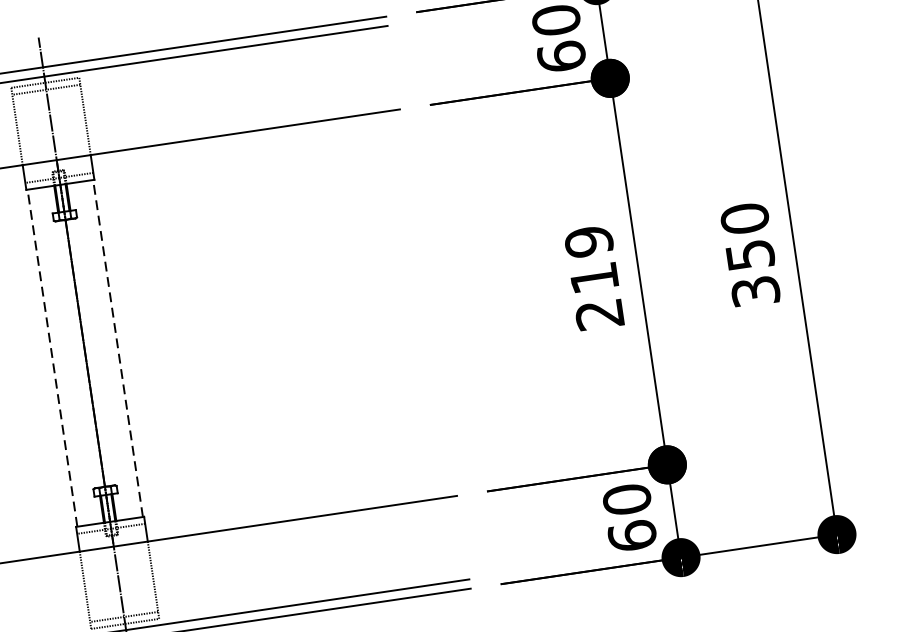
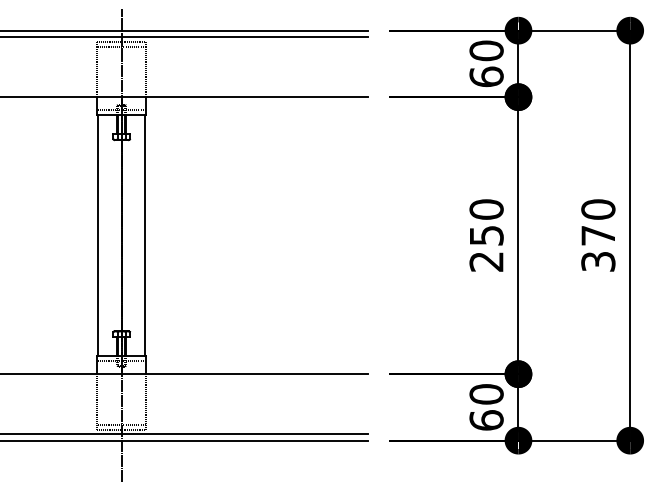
text: (750, 254) -> (598, 235), 350 -> 370
text: (591, 259) -> (486, 222), 219 -> 250
line: (118, 348) -> (145, 235), dashed -> solid
line: (52, 357) -> (98, 235), dashed -> solid

